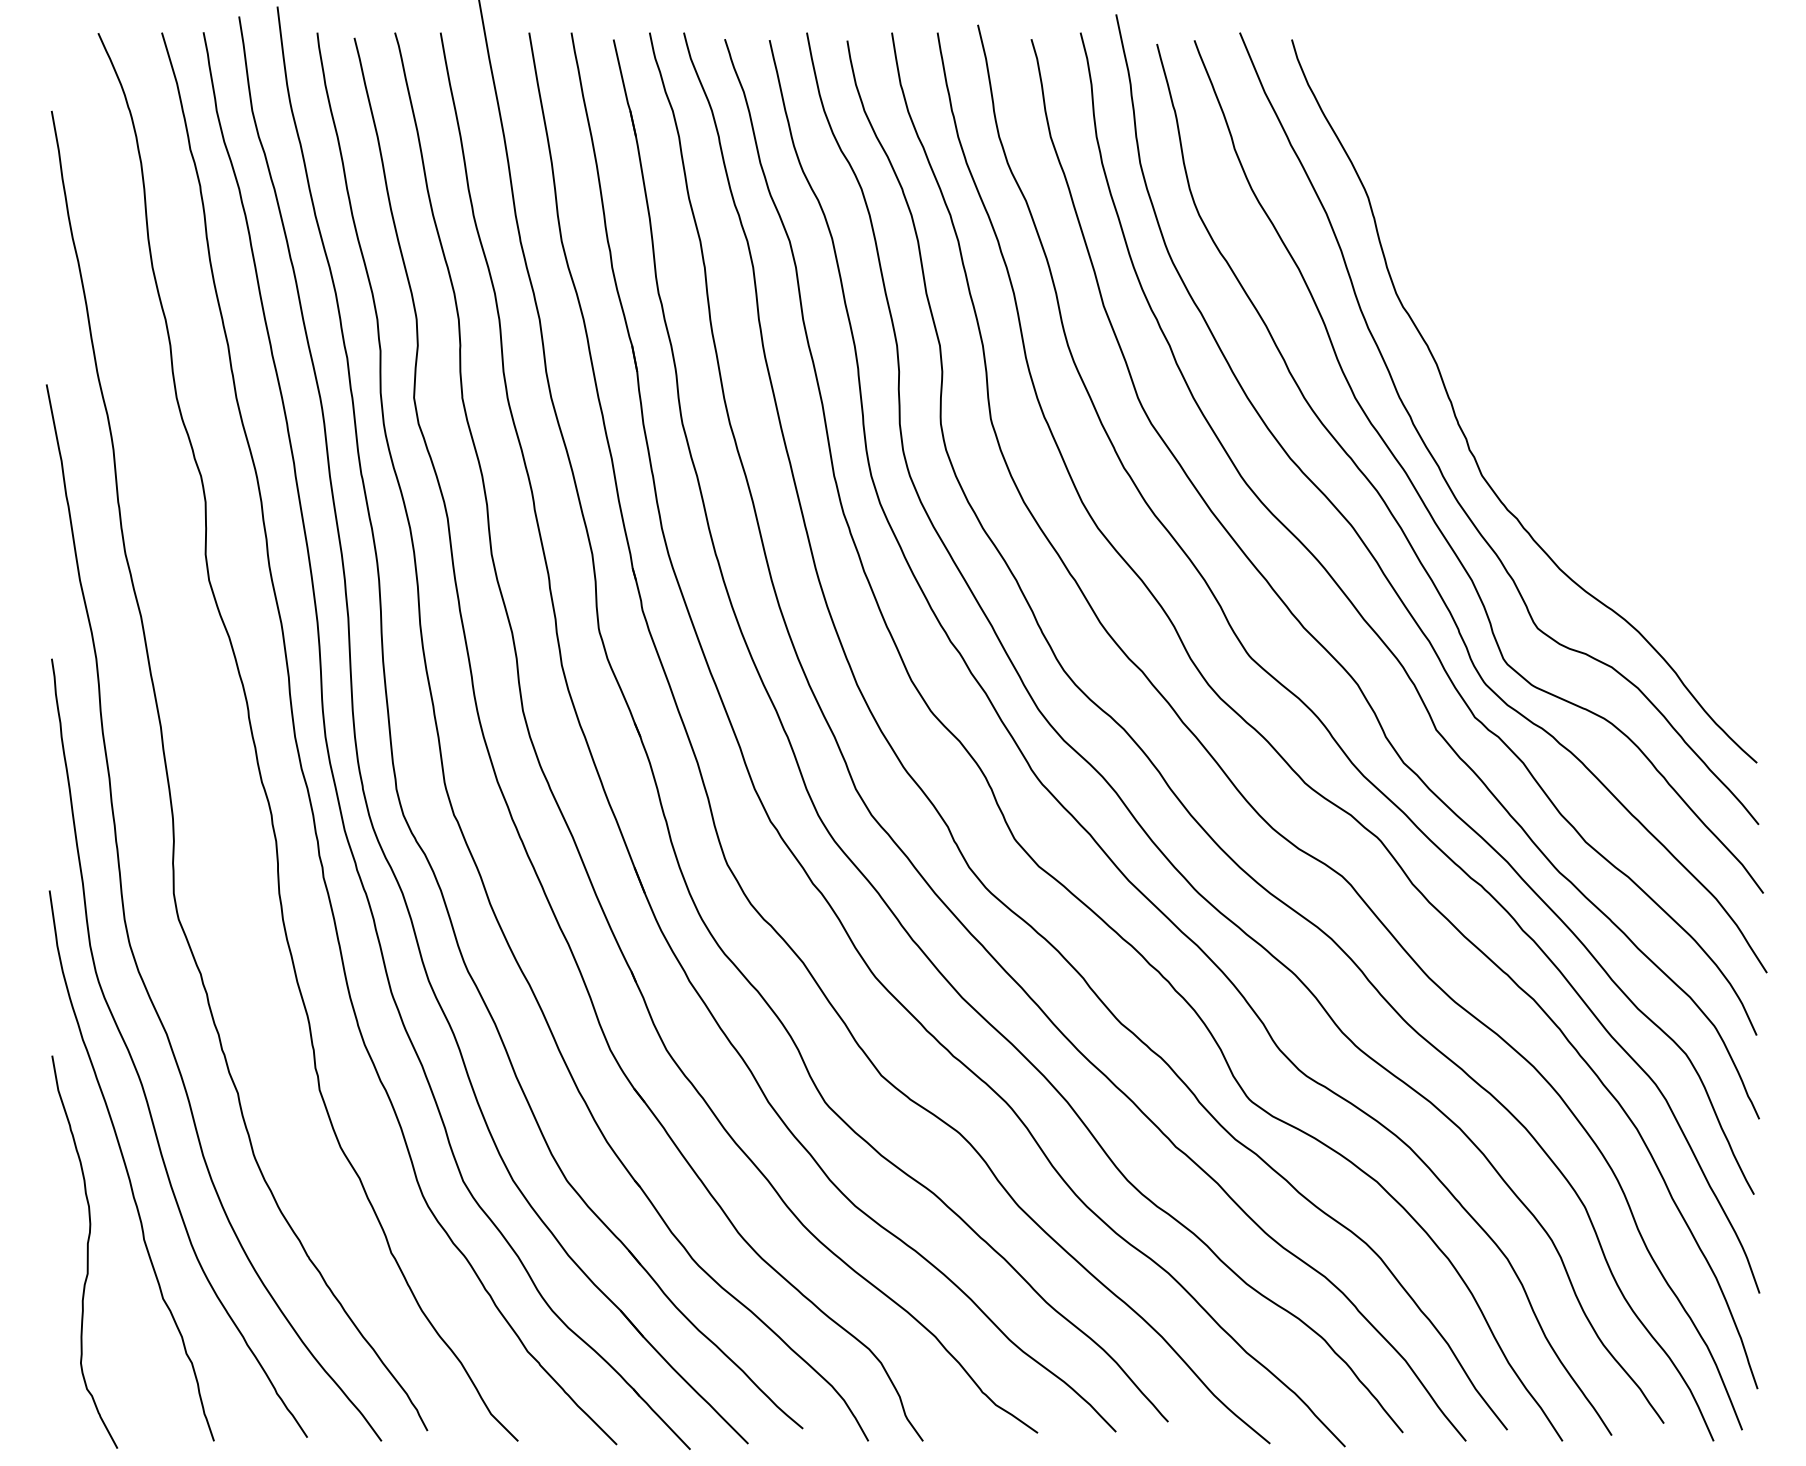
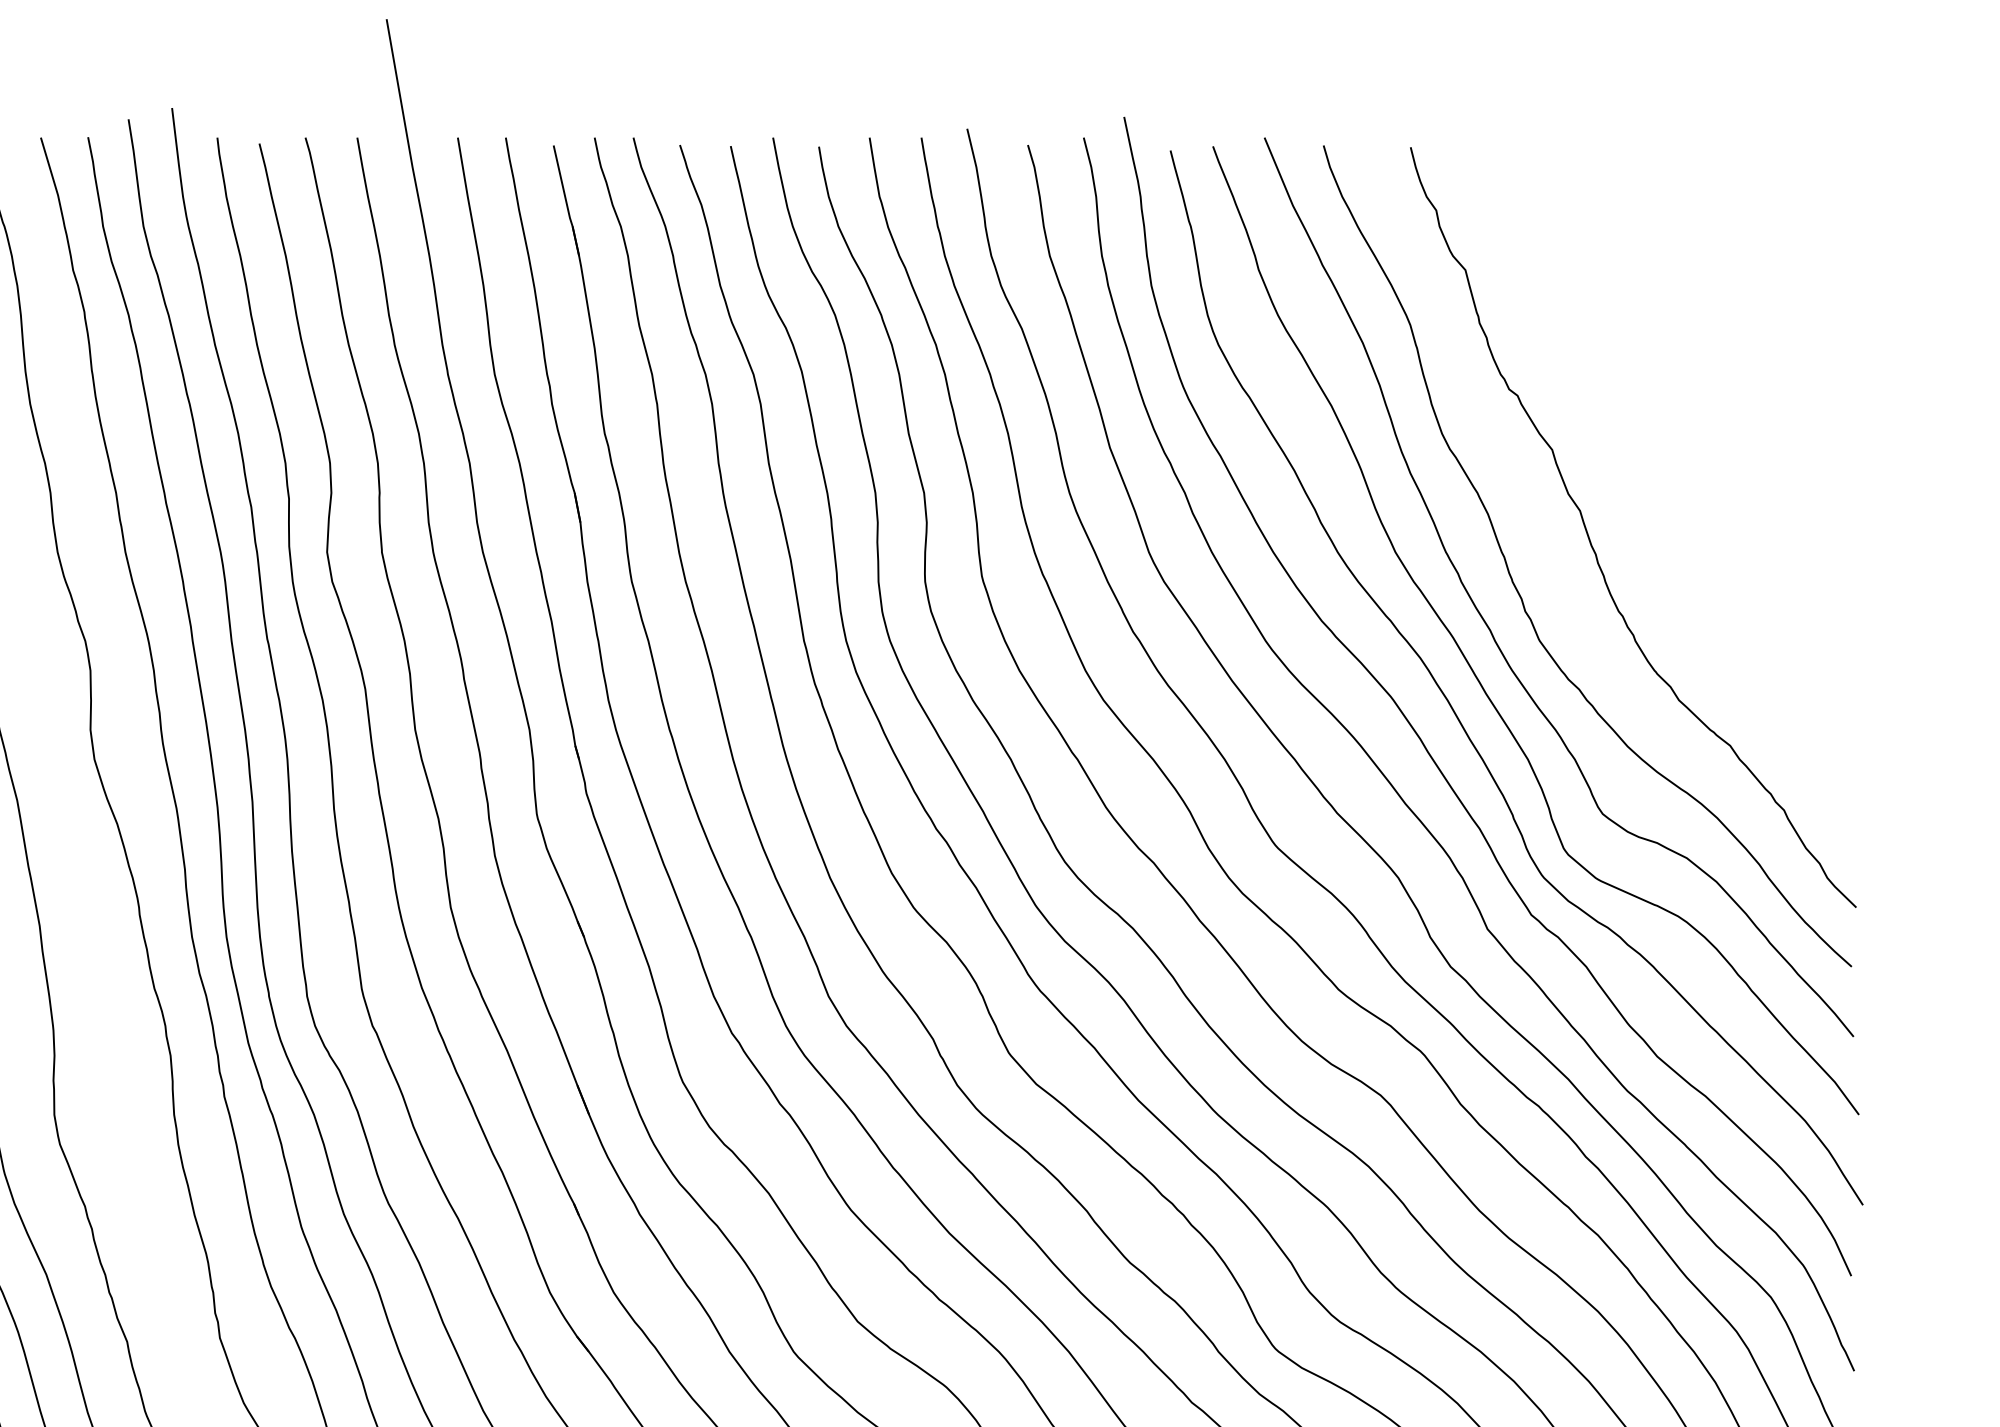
curve: (1530, 394) -> (1594, 548), added

